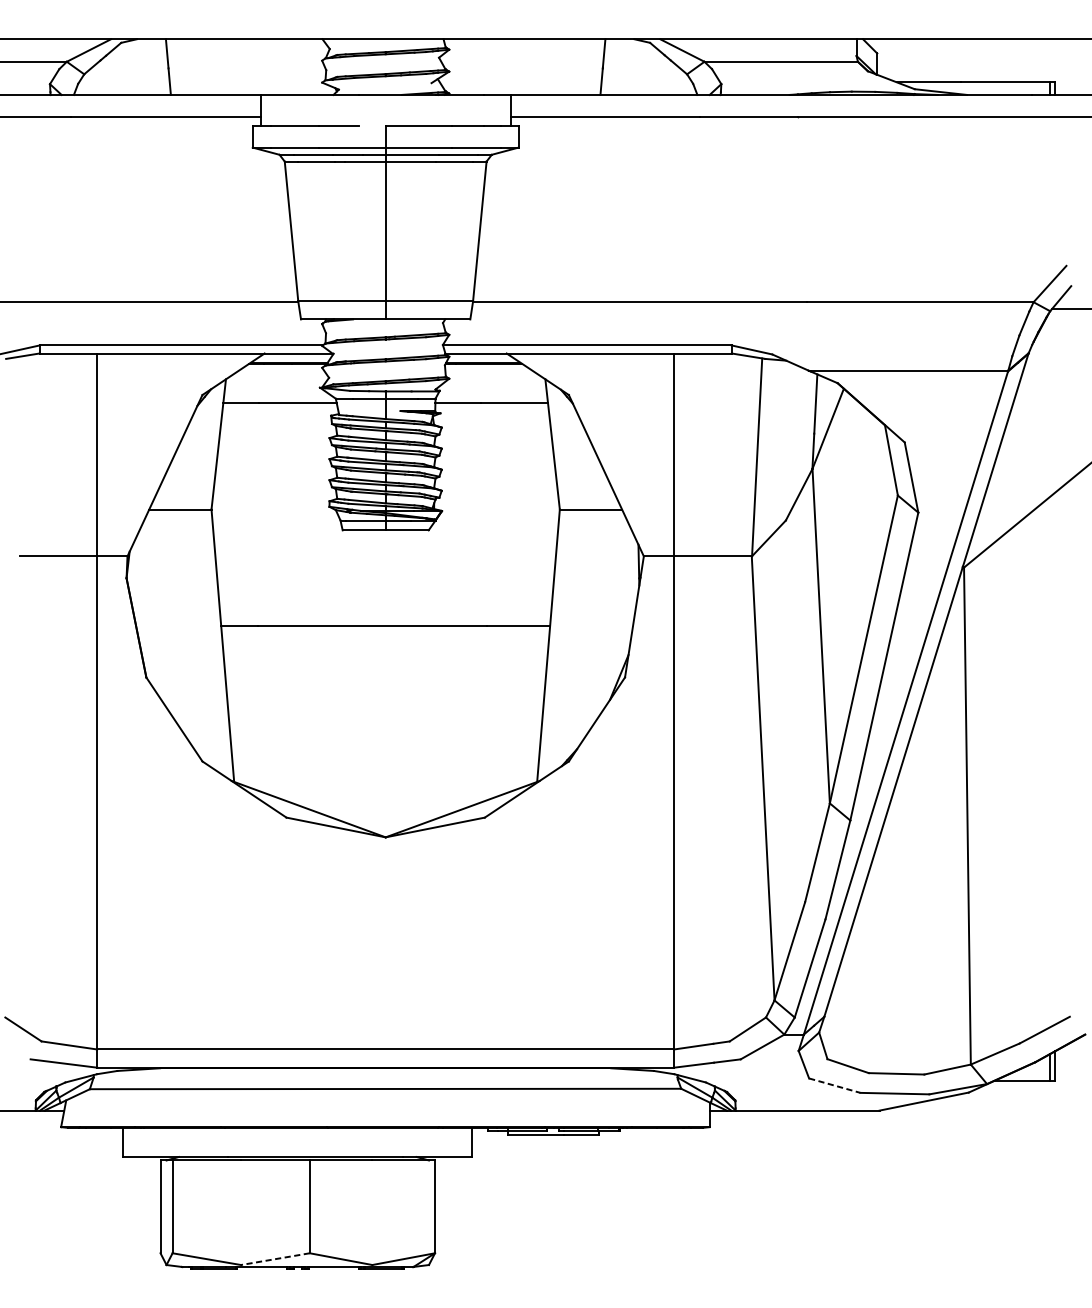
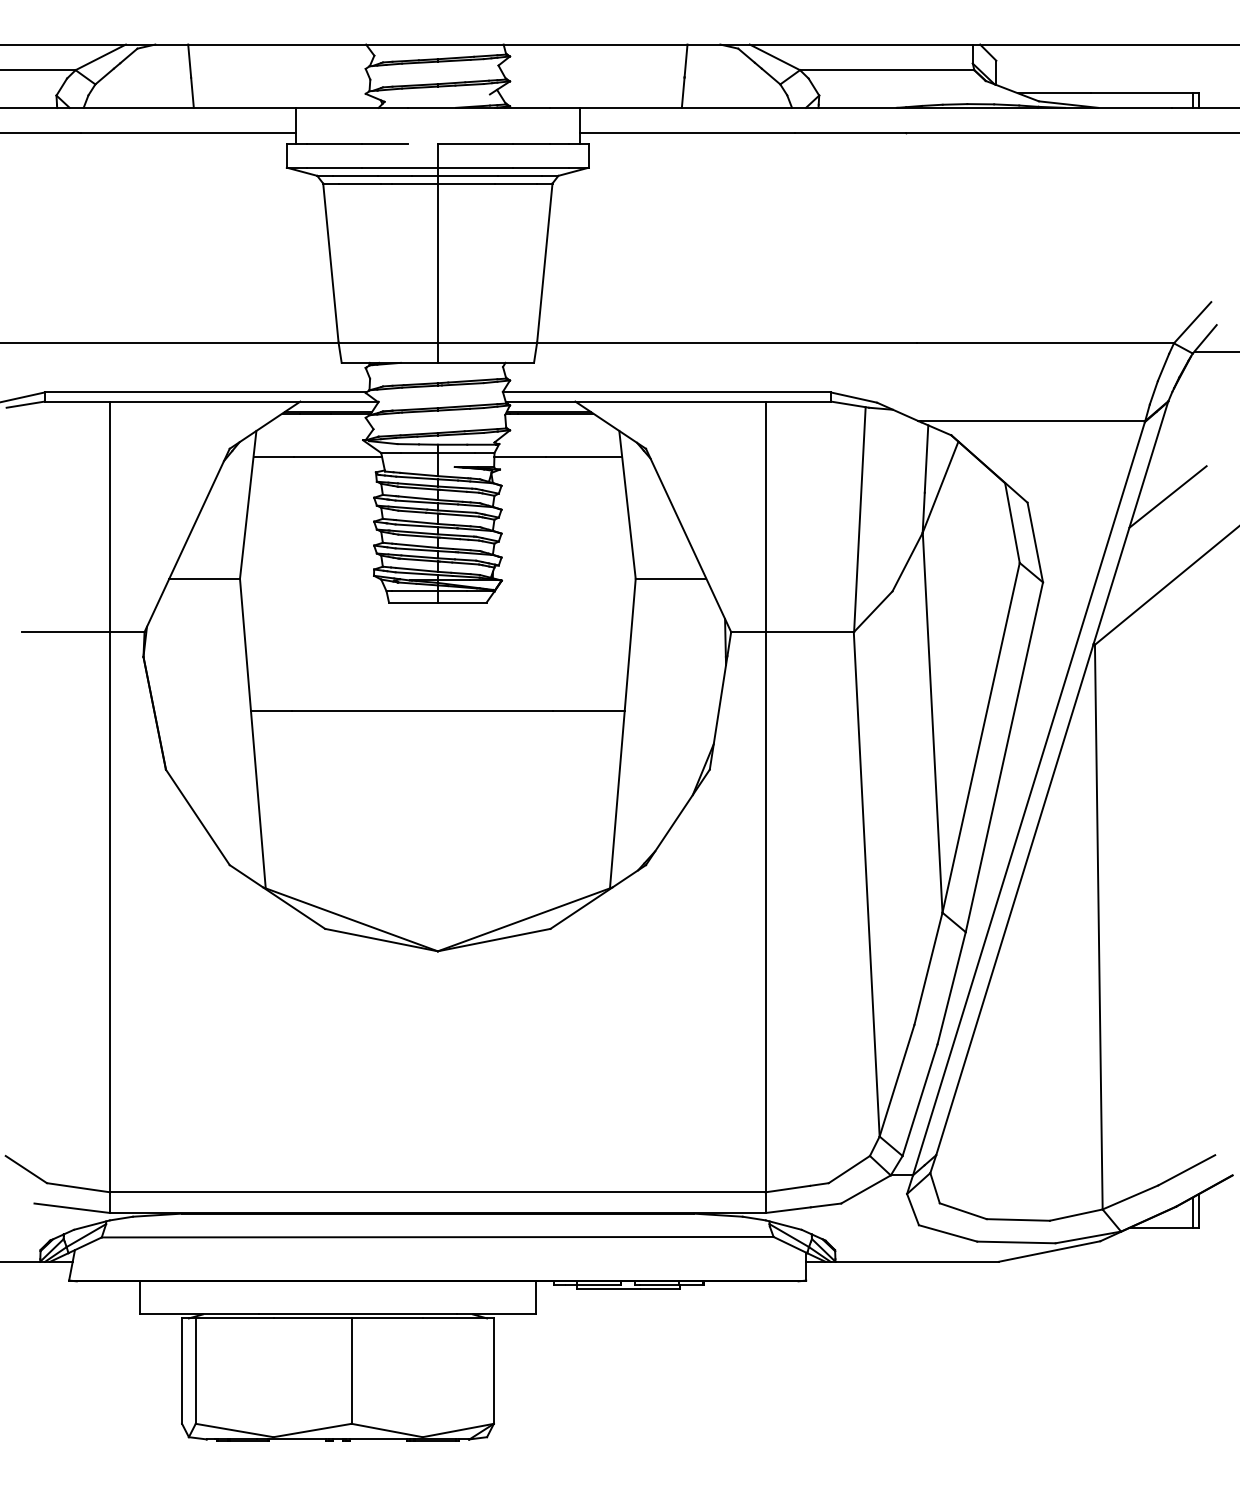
line: (1027, 437) -> (1167, 496), added
line: (835, 1085) -> (948, 1233), dashed -> solid
line: (275, 1259) -> (312, 1430), dashed -> solid

